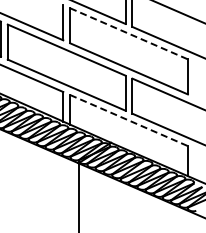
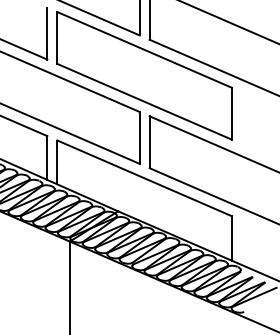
line: (129, 34) -> (145, 50), dashed -> solid
line: (129, 120) -> (145, 178), dashed -> solid

